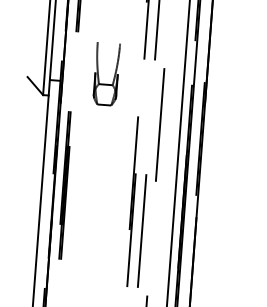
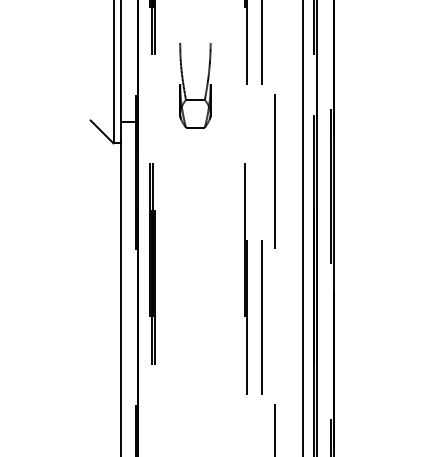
part: (99, 76) -> (185, 89), moved

